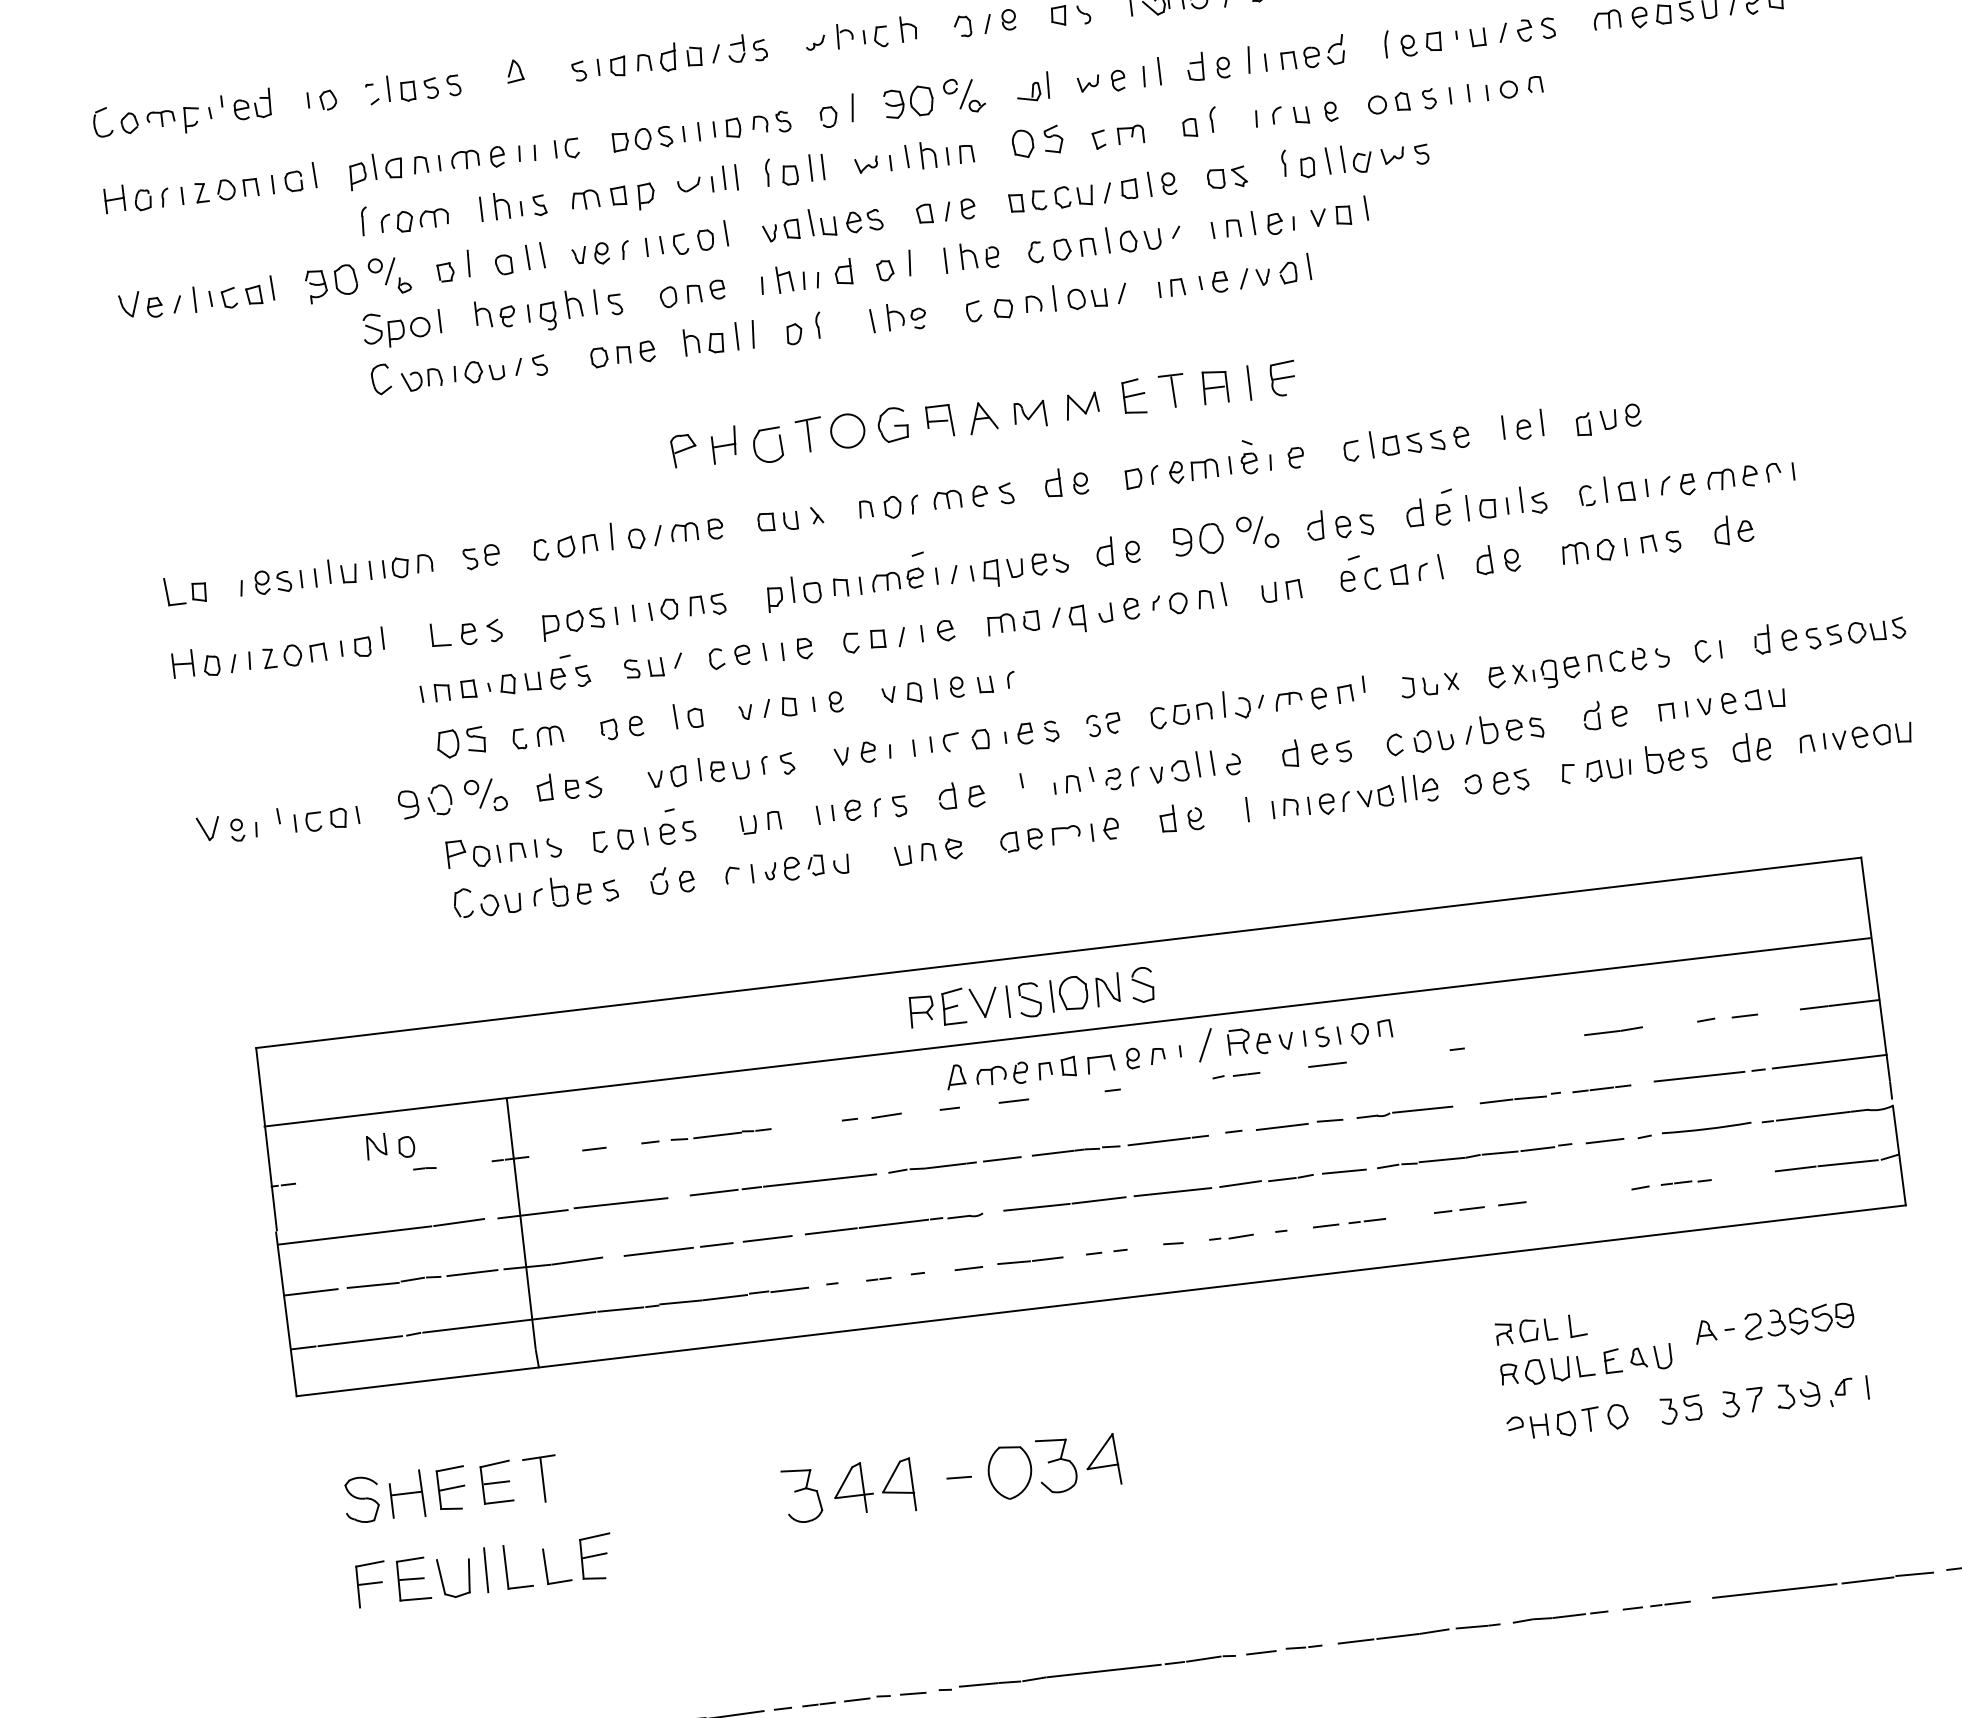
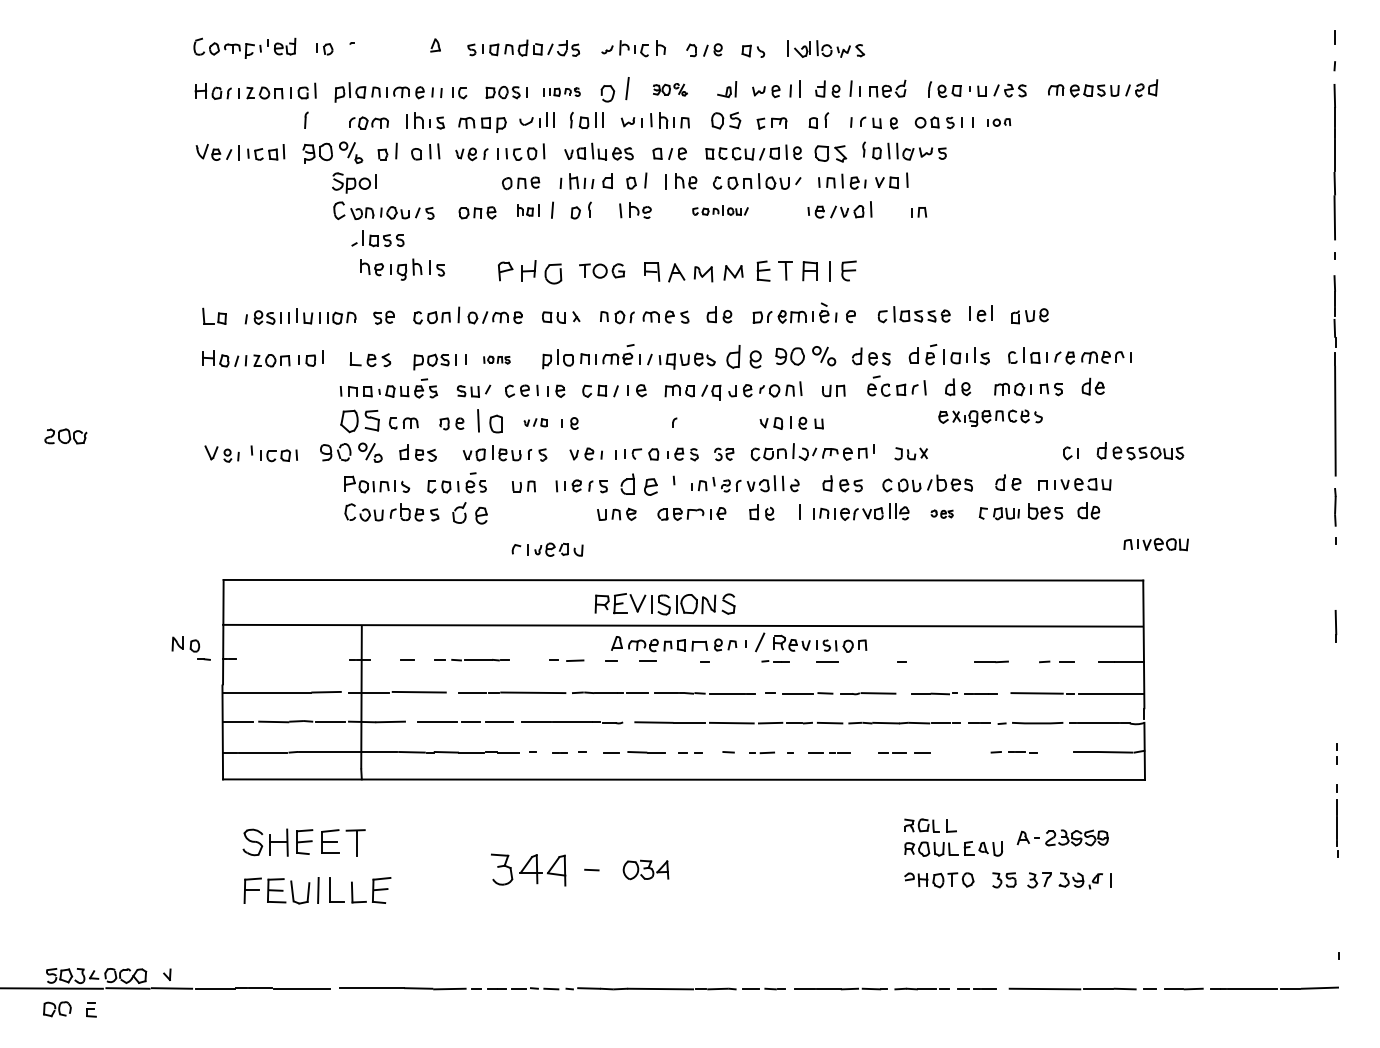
part: (413, 86) -> (377, 238), moved
part: (1513, 88) -> (998, 122), size x0.7
part: (934, 99) -> (670, 89), size x0.6
part: (836, 110) -> (614, 89), size x1.4
part: (744, 125) -> (561, 91), size x0.7
part: (1226, 177) -> (830, 153), size x1.4
part: (364, 220) -> (306, 119), moved
part: (1172, 288) -> (919, 212), moved
part: (1046, 299) -> (720, 210), size x0.6
part: (548, 311) -> (402, 269), moved
part: (709, 339) -> (527, 210), size x0.7
part: (851, 429) -> (601, 270), size x0.7
part: (1116, 549) -> (743, 356), size x1.4
part: (686, 606) -> (496, 359), size x0.6
part: (1579, 669) -> (990, 418), moved
part: (936, 688) -> (791, 422), moved
part: (767, 708) -> (535, 422), size x0.7
part: (687, 716) -> (489, 421), size x1.6
part: (1854, 738) -> (1155, 544), moved
part: (460, 741) -> (359, 420), size x1.4
part: (1495, 784) -> (941, 514), size x0.6
part: (960, 795) -> (638, 484), size x1.4
part: (786, 868) -> (547, 549), moved
part: (671, 879) -> (469, 512), size x1.4
part: (399, 1152) -> (190, 648), moved
part: (1052, 1465) -> (645, 869), size x0.6

